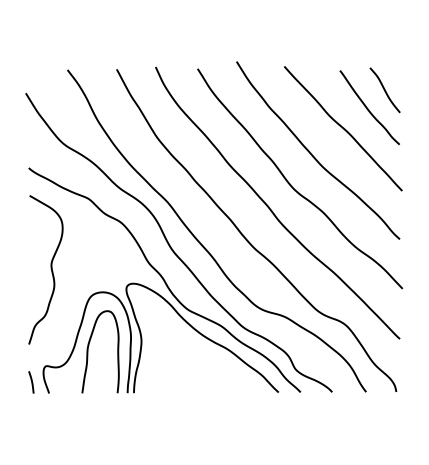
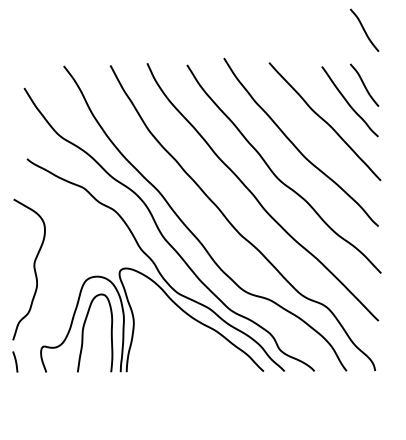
curve: (384, 32) -> (364, 30), added
curve: (50, 268) -> (33, 268), moved
line: (31, 382) -> (15, 362), moved

